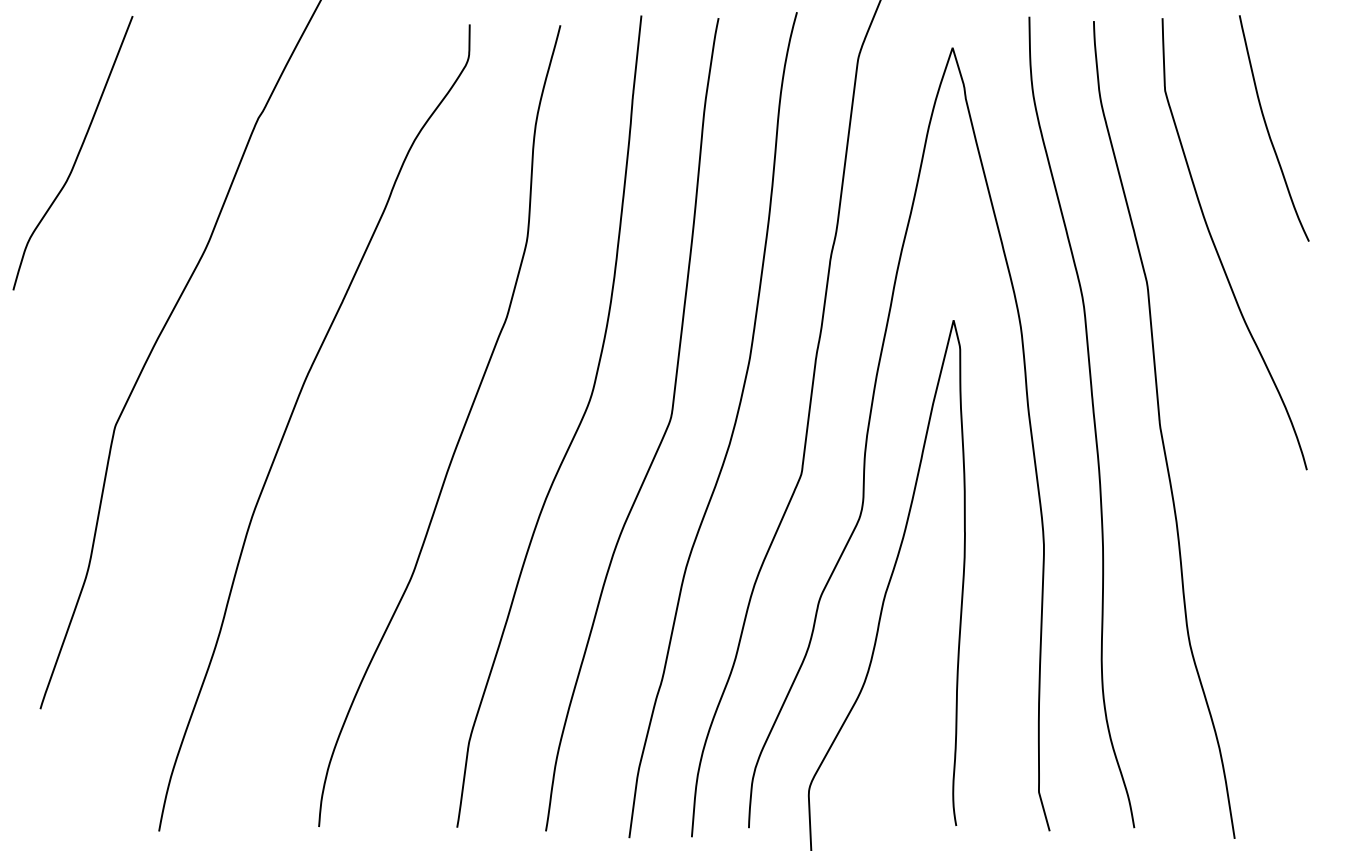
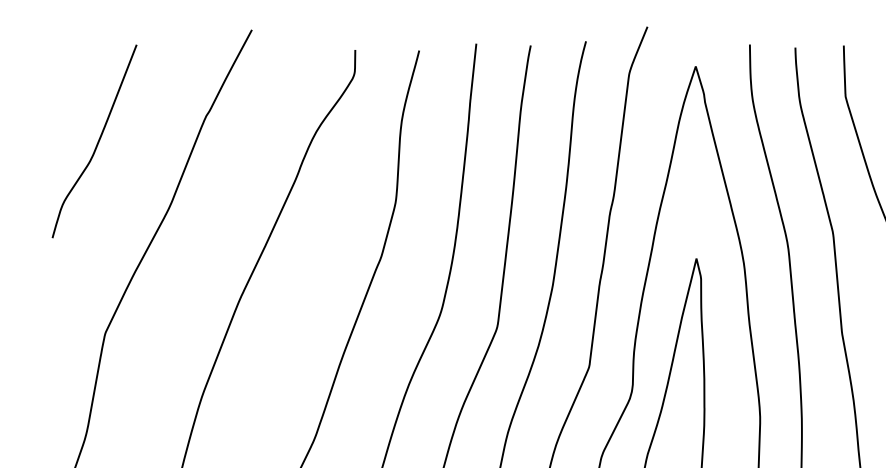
curve: (77, 153) -> (97, 141), moved

